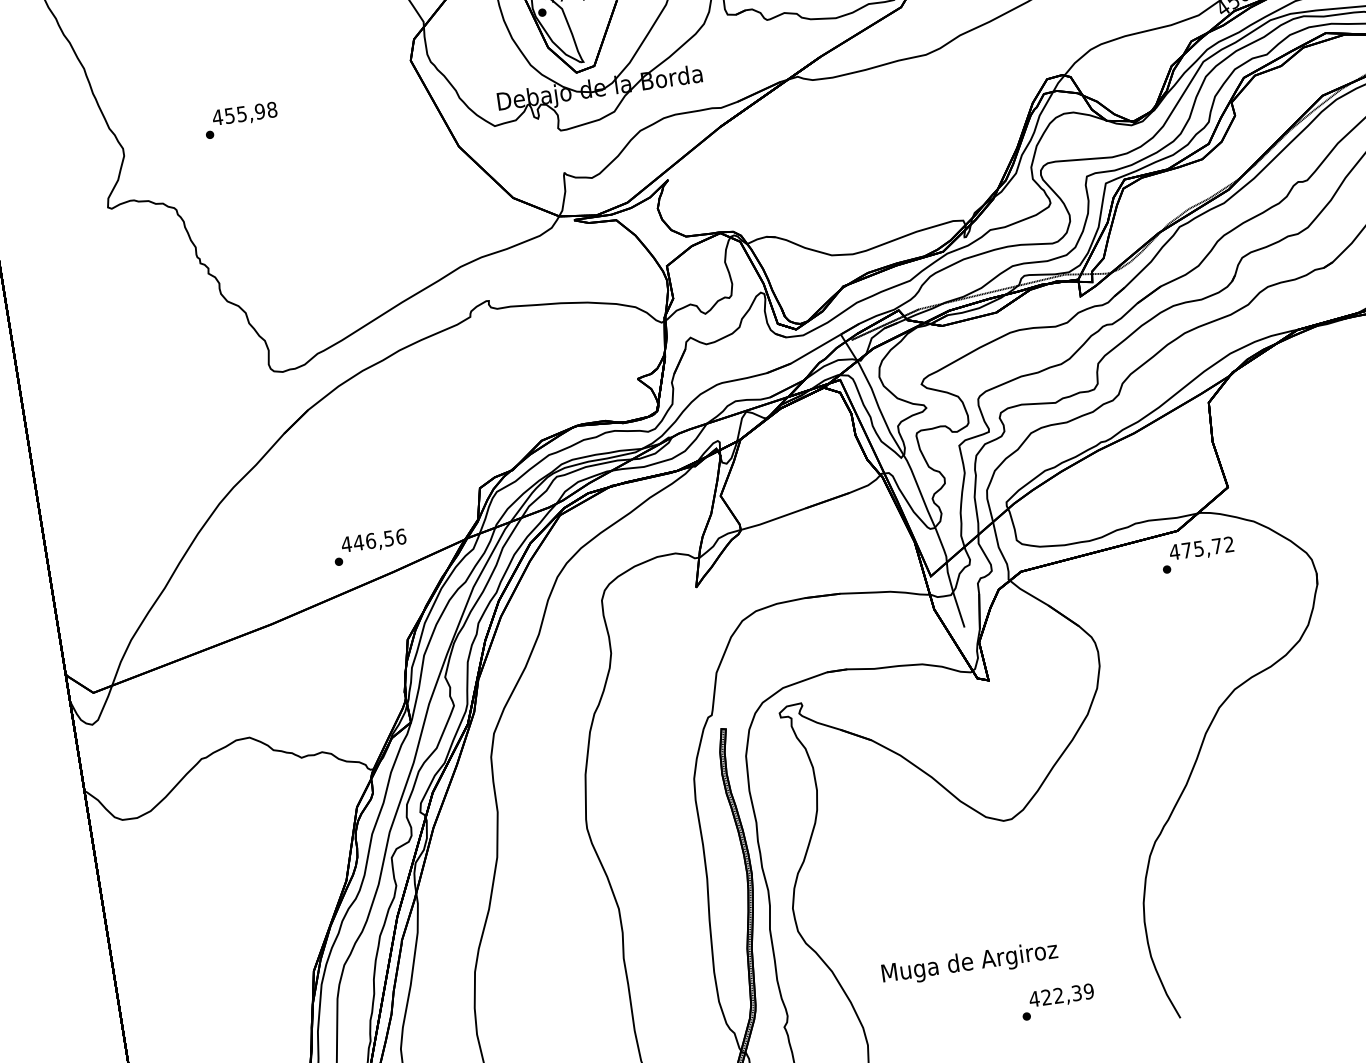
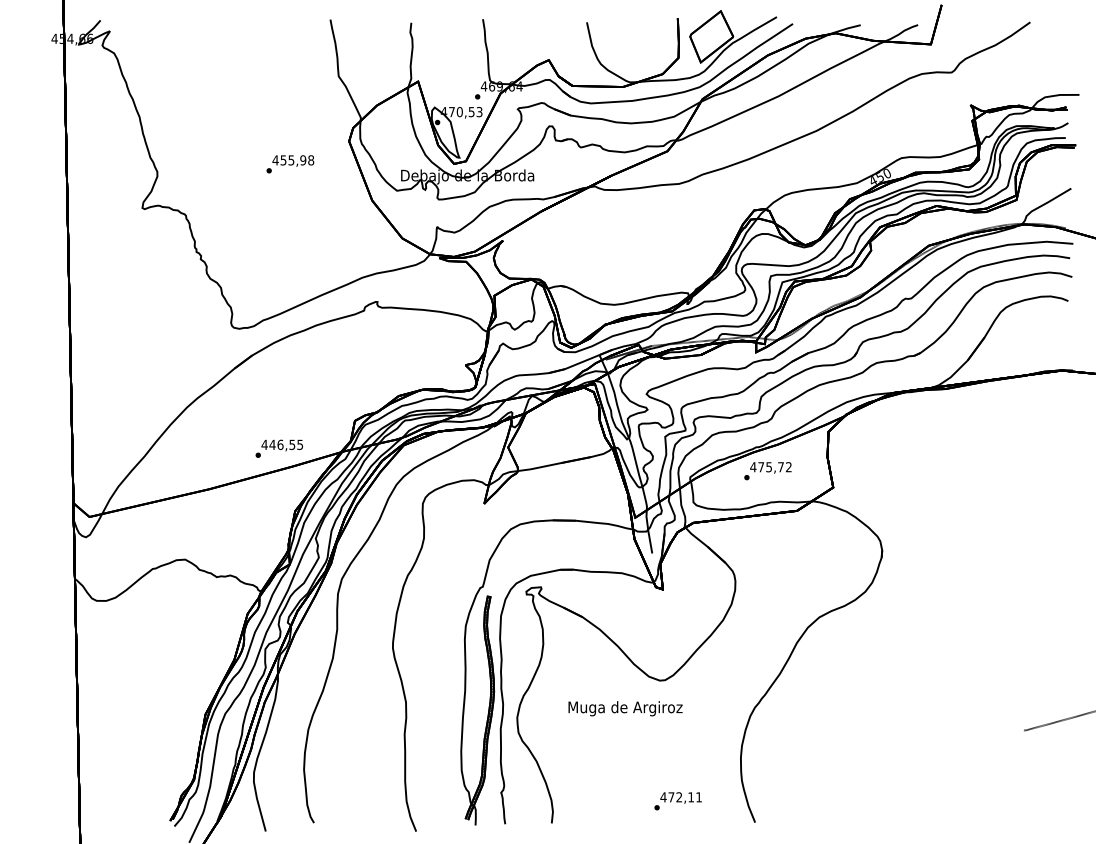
text: (241, 120) -> (290, 164), moved
text: (401, 536) -> (300, 444), 446,56 -> 446,55
text: (1197, 555) -> (767, 471), moved
text: (969, 963) -> (625, 708), moved
text: (1068, 994) -> (685, 797), 422,39 -> 472,11

